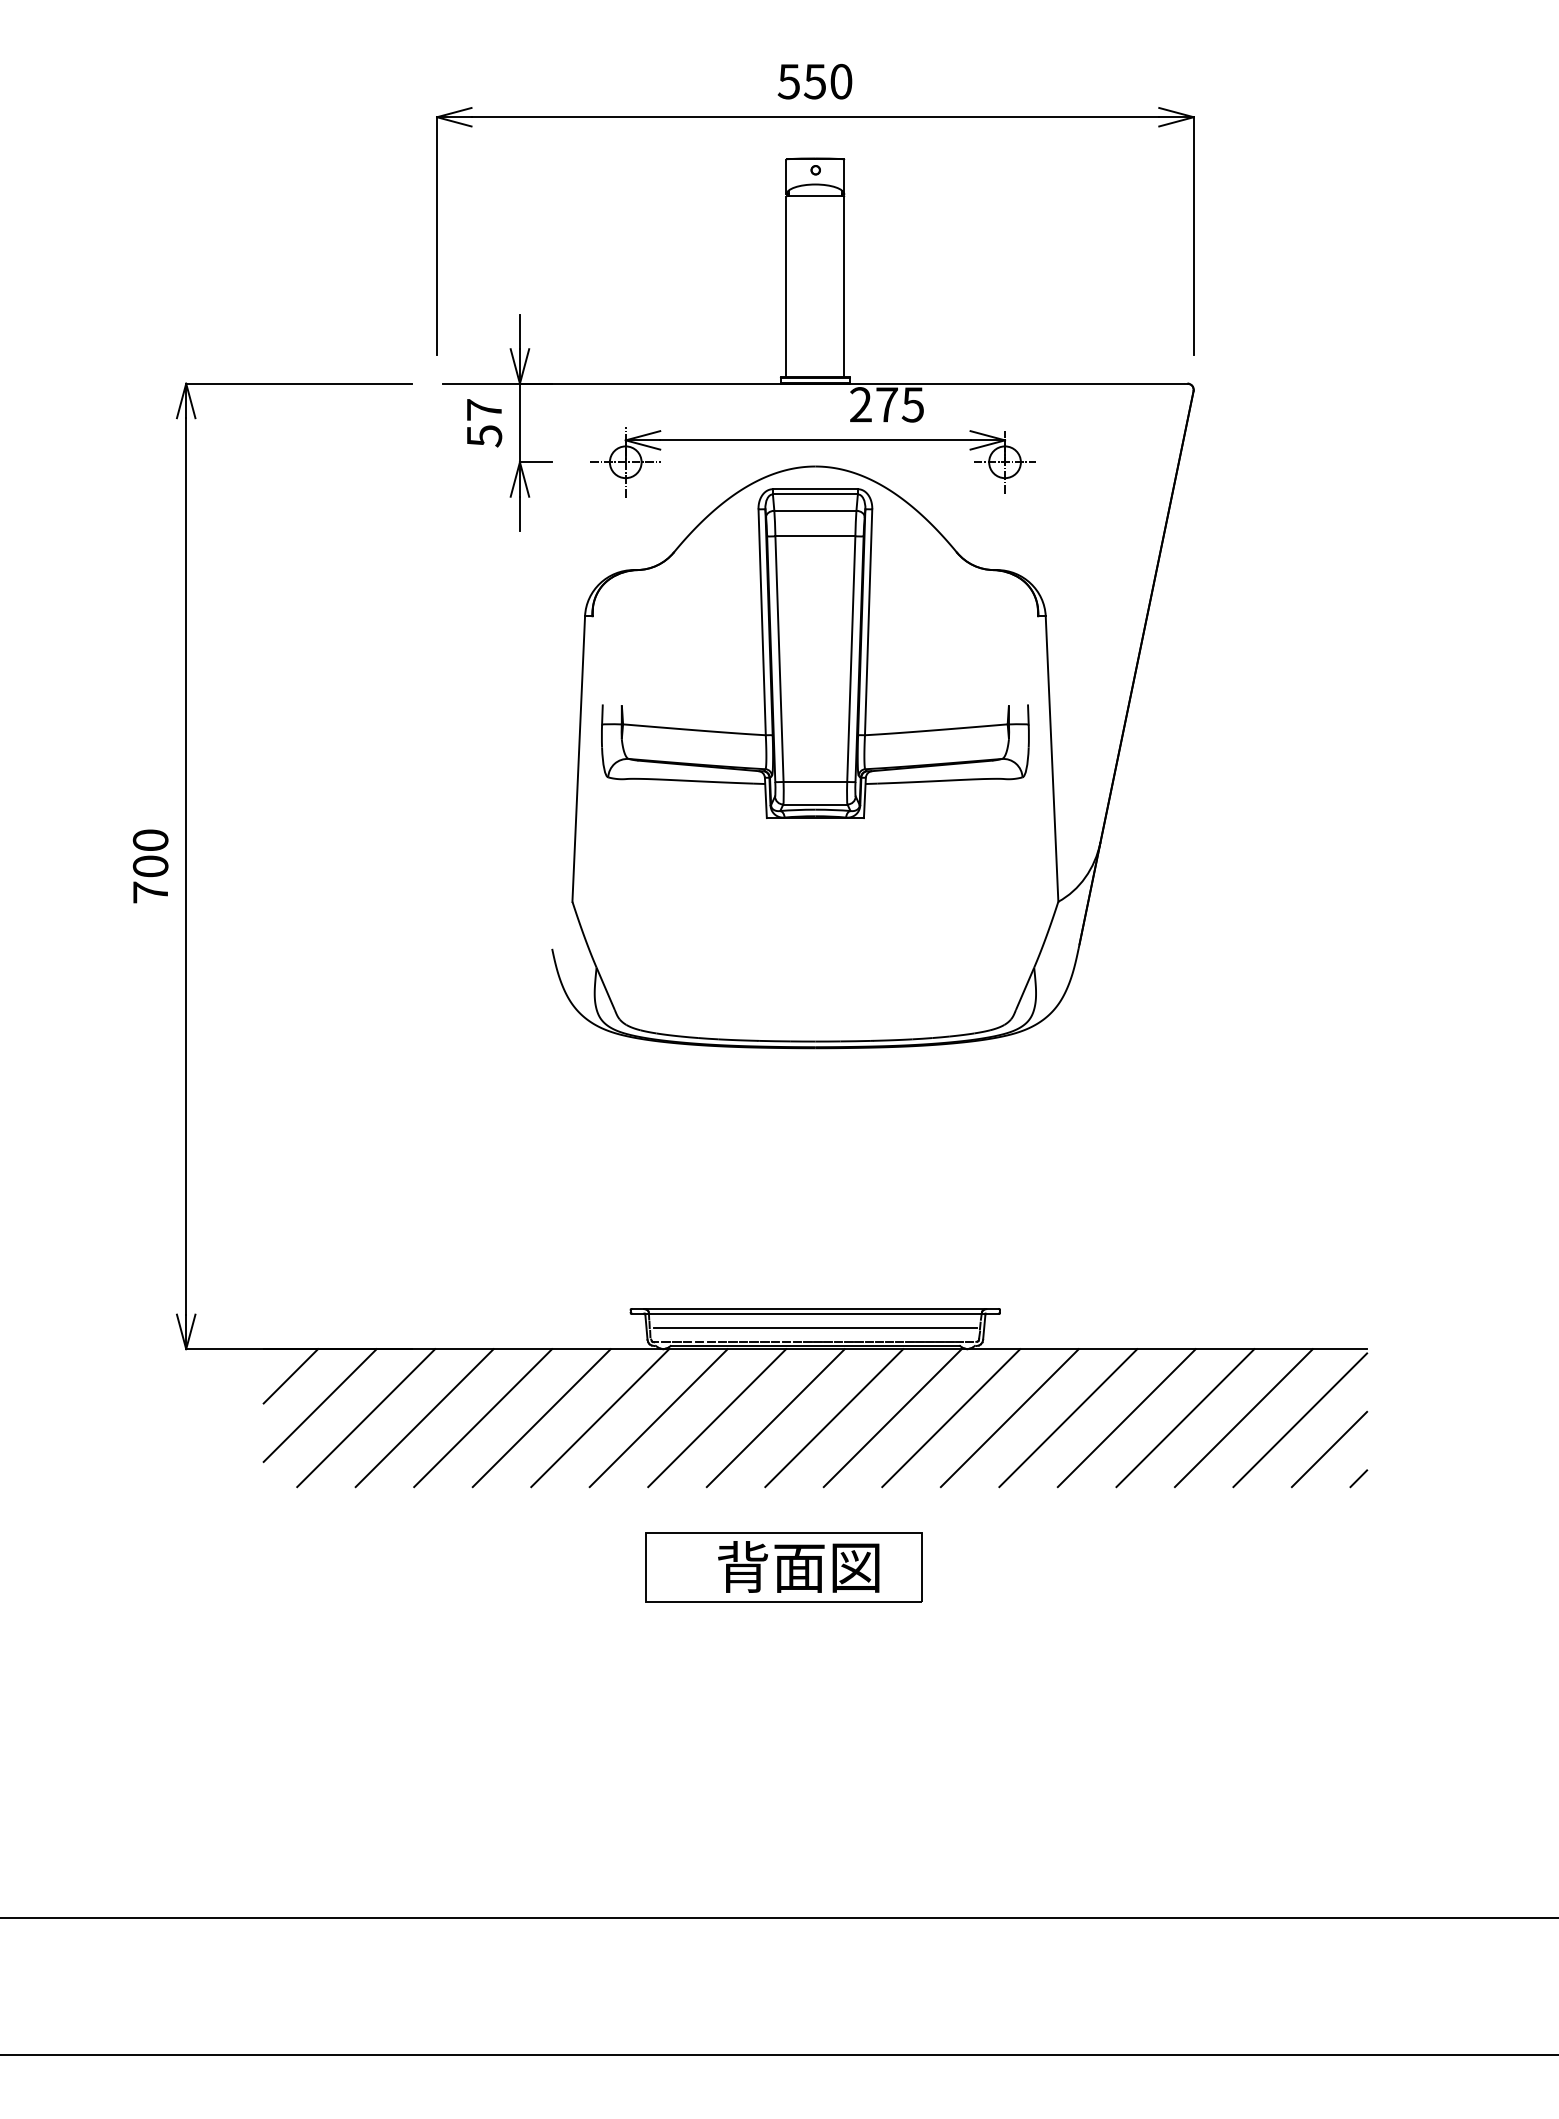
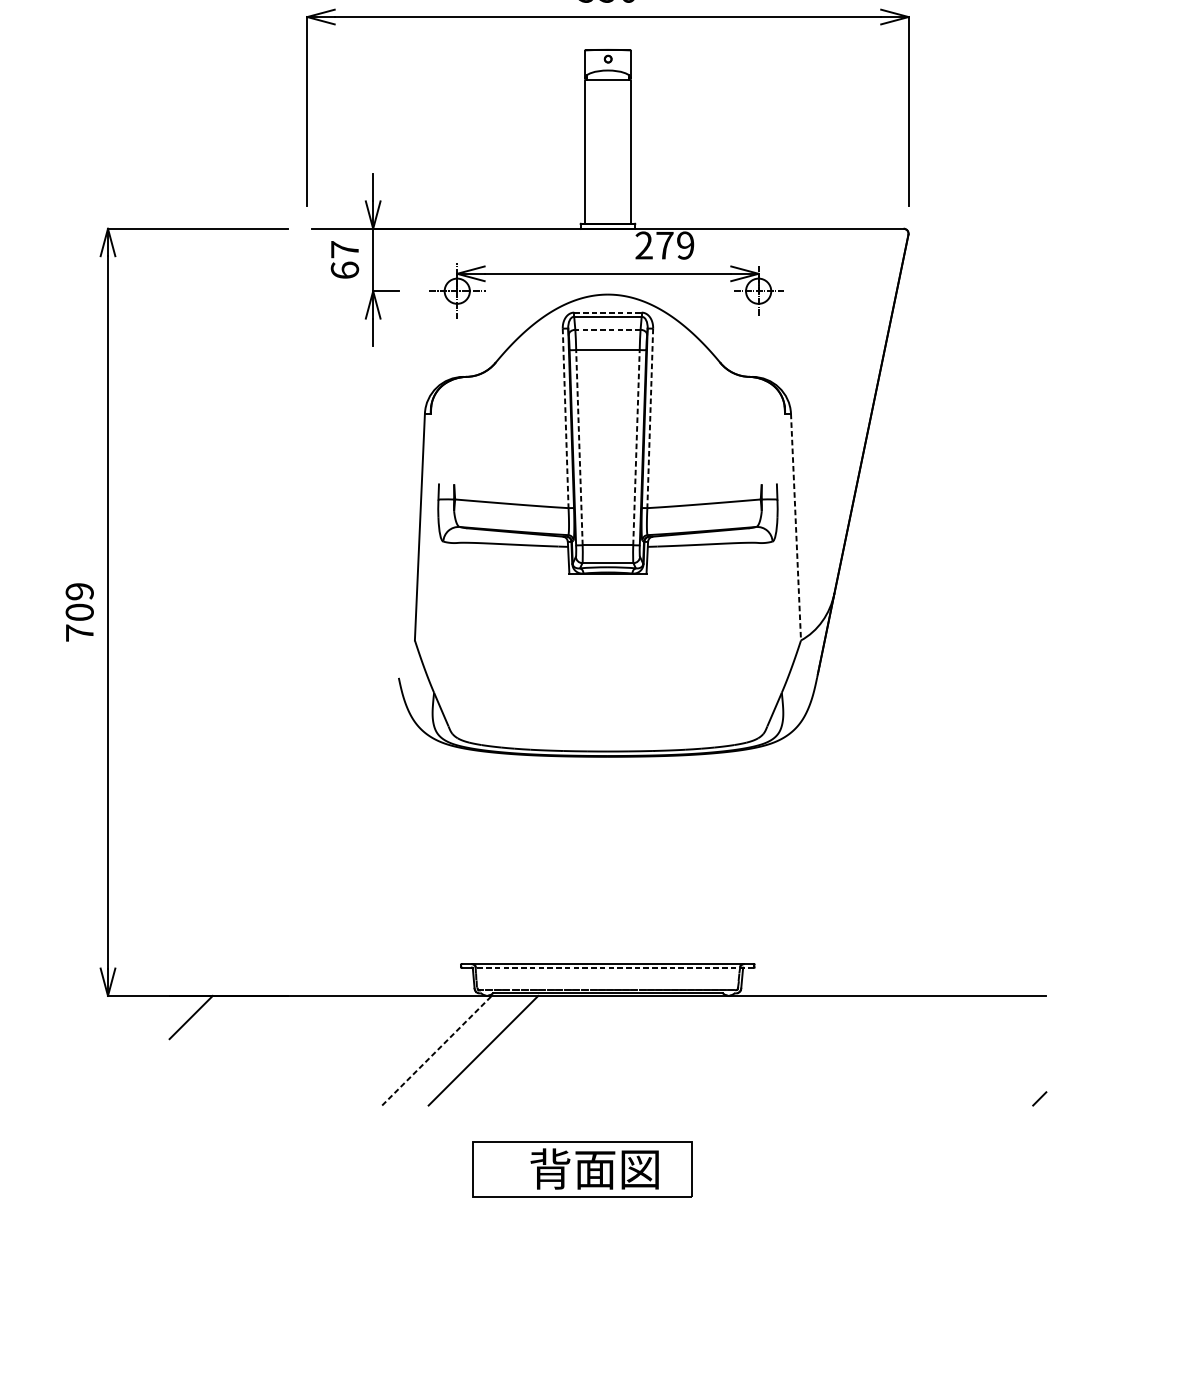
text: (912, 404) -> (685, 245), 275 -> 279
text: (484, 436) -> (345, 270), 57 -> 67
line: (815, 489) -> (608, 312), solid -> dashed
line: (814, 510) -> (607, 329), solid -> dashed
line: (762, 622) -> (565, 418), solid -> dashed
line: (868, 622) -> (650, 418), solid -> dashed
line: (779, 659) -> (579, 447), solid -> dashed
line: (851, 659) -> (636, 447), solid -> dashed
line: (1052, 759) -> (796, 527), solid -> dashed
text: (150, 840) -> (79, 591), 700 -> 709
line: (821, 1313) -> (612, 967), solid -> dashed
line: (815, 1328) -> (608, 979), removed
line: (319, 1405) -> (213, 1040), removed
line: (366, 1418) -> (251, 1051), removed
line: (424, 1418) -> (297, 1051), removed
line: (483, 1418) -> (344, 1051), removed
line: (541, 1418) -> (390, 1051), removed
line: (600, 1418) -> (437, 1051), solid -> dashed
line: (717, 1418) -> (530, 1051), removed
line: (775, 1418) -> (576, 1051), removed
line: (834, 1418) -> (623, 1051), removed
line: (892, 1418) -> (669, 1051), removed
line: (951, 1418) -> (716, 1051), removed
line: (1009, 1418) -> (762, 1051), removed
line: (1068, 1418) -> (809, 1051), removed
line: (1126, 1418) -> (855, 1051), removed
line: (1185, 1418) -> (902, 1051), removed
line: (1243, 1418) -> (948, 1051), removed
line: (1300, 1420) -> (993, 1052), removed
line: (1329, 1449) -> (1016, 1075), removed

